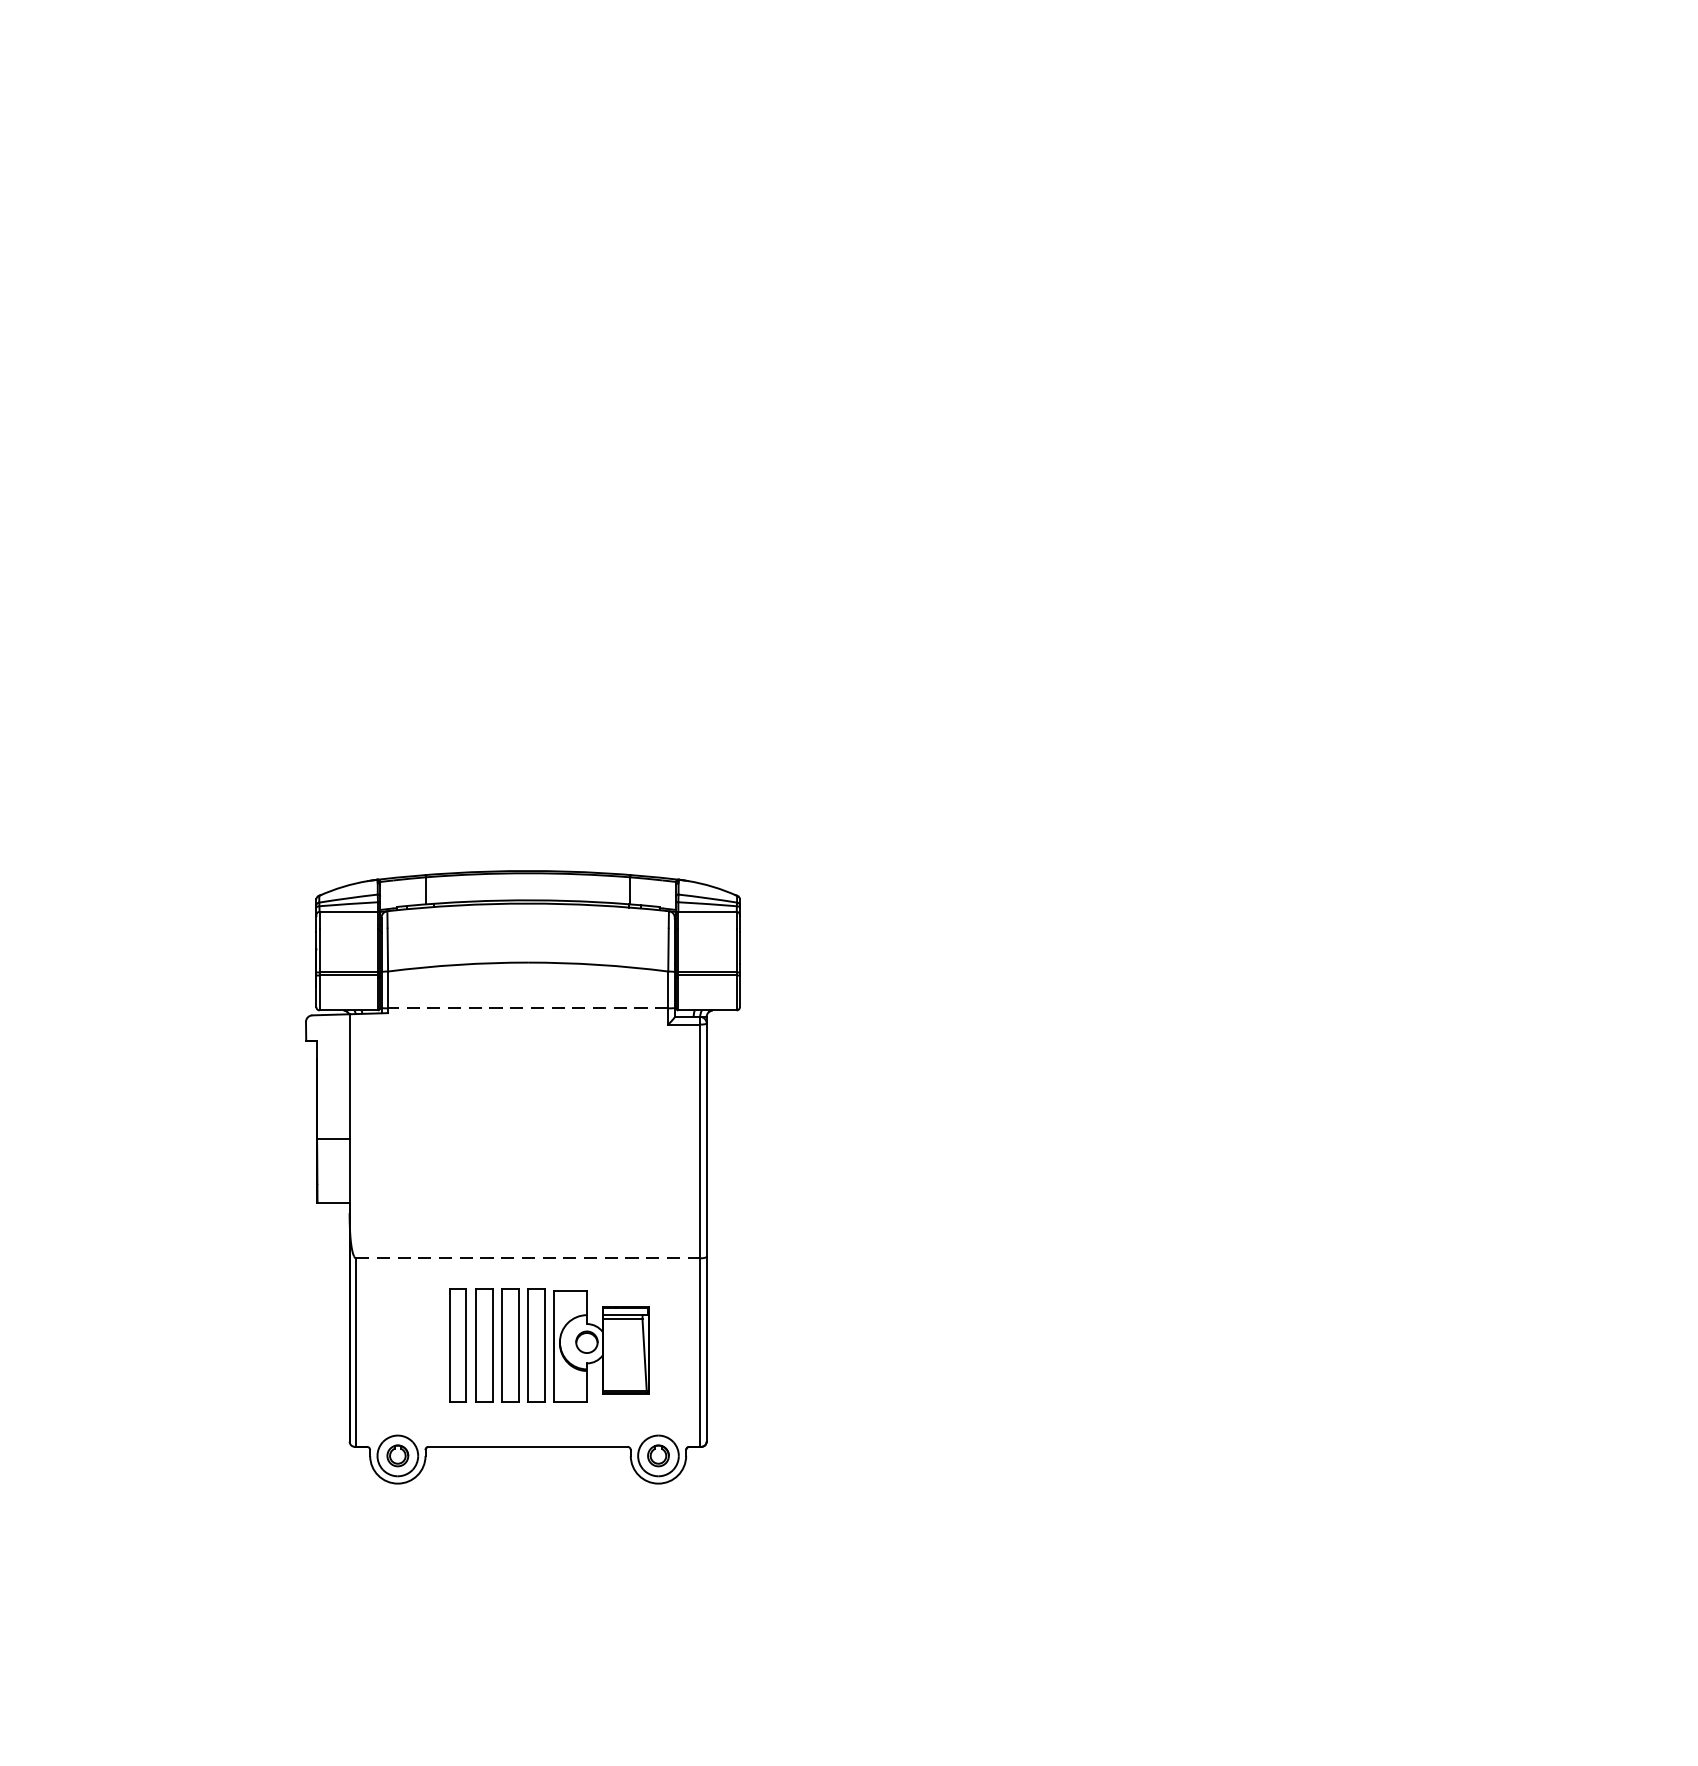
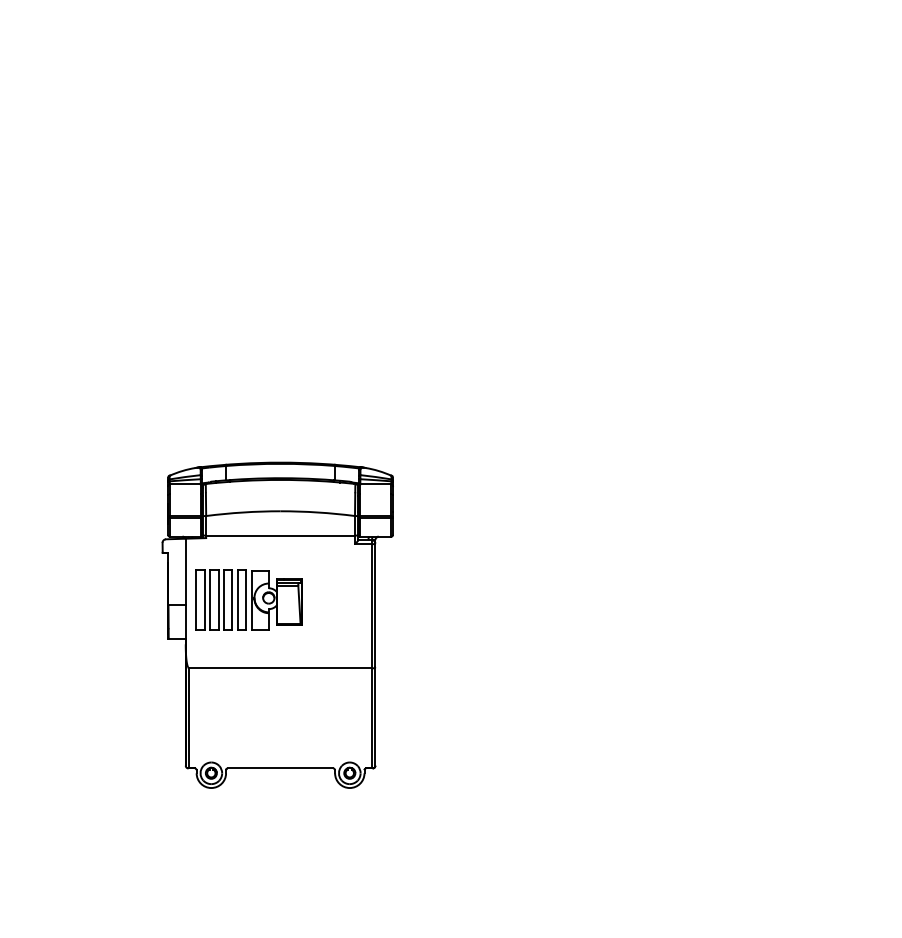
line: (527, 1008) -> (280, 535), dashed -> solid
line: (529, 1258) -> (281, 668), dashed -> solid
part: (548, 1345) -> (248, 599), moved

